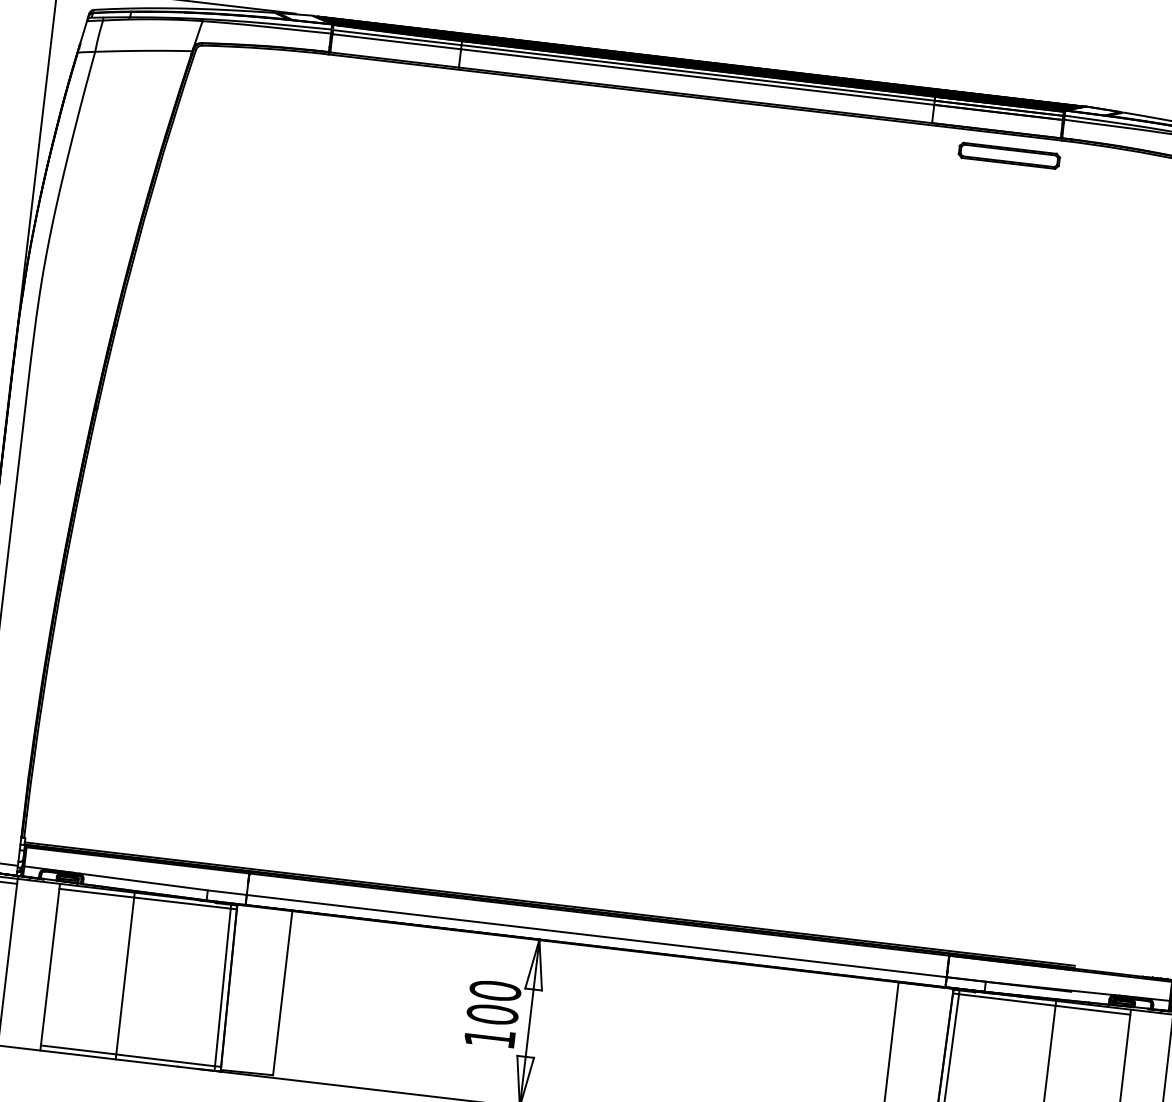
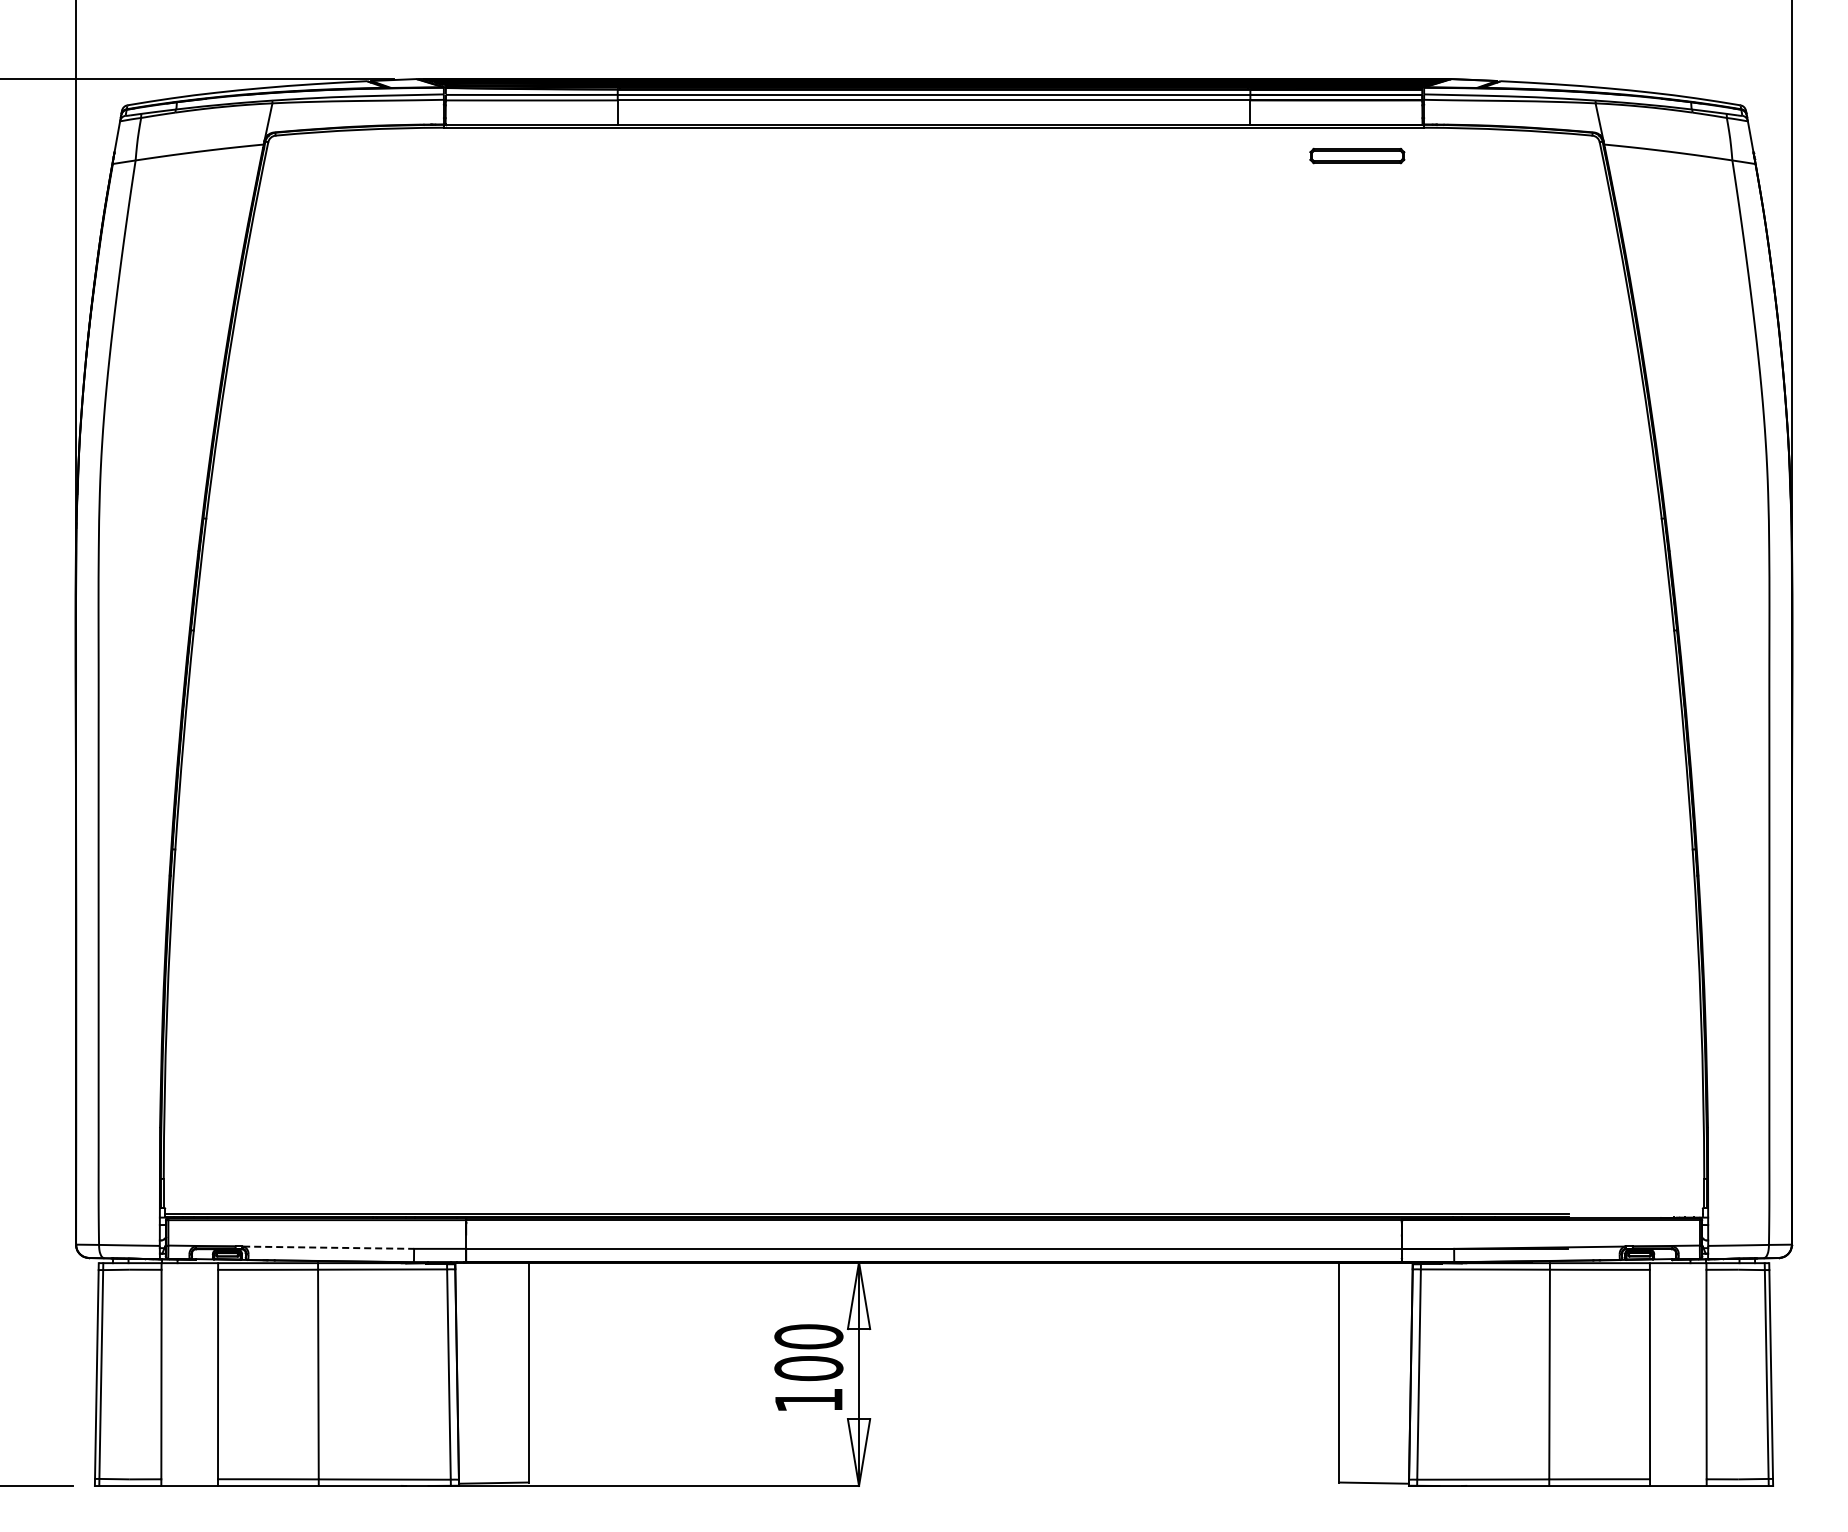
part: (1009, 155) -> (1357, 155), size x0.7
line: (144, 881) -> (329, 1247), solid -> dashed

